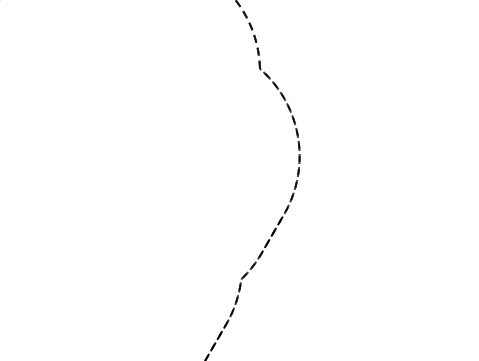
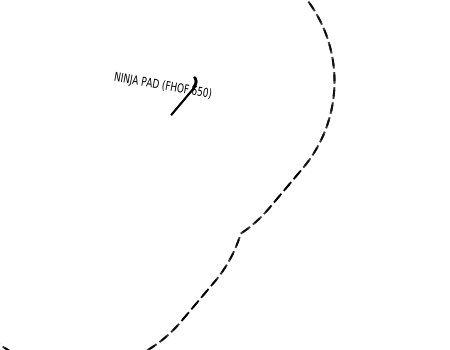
part: (152, 170) -> (161, 91), added

